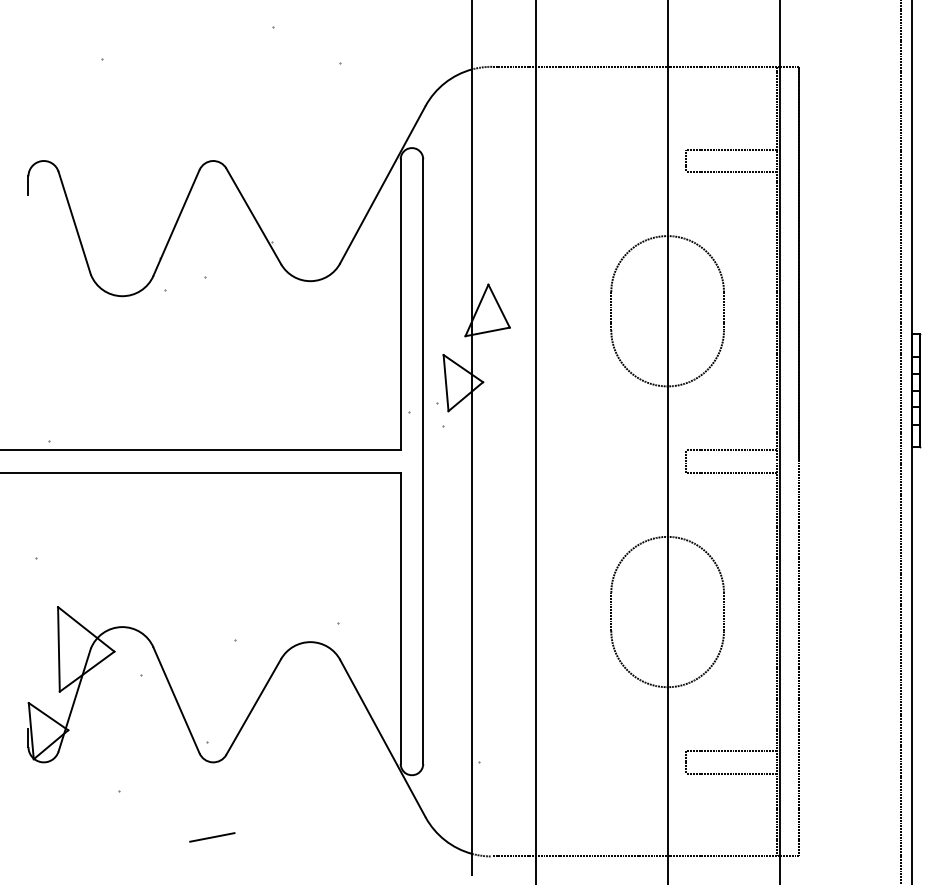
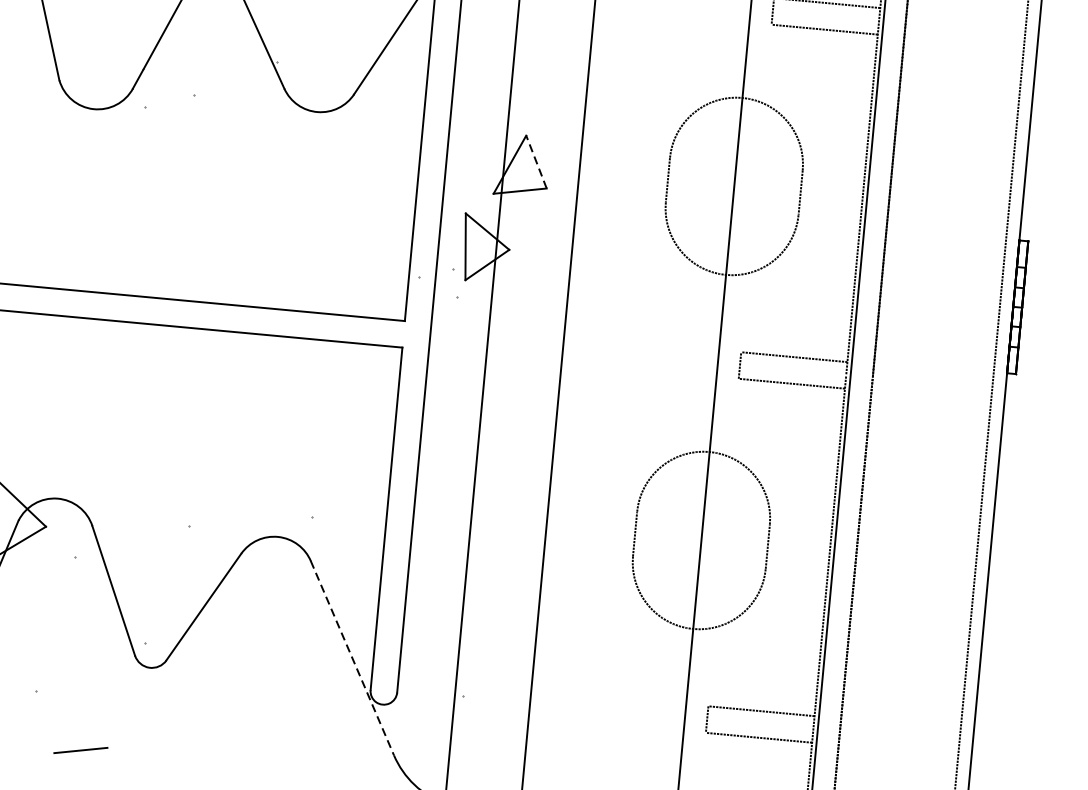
line: (499, 306) -> (536, 162), solid -> dashed
line: (383, 738) -> (353, 658), solid -> dashed
line: (212, 837) -> (81, 750), moved

